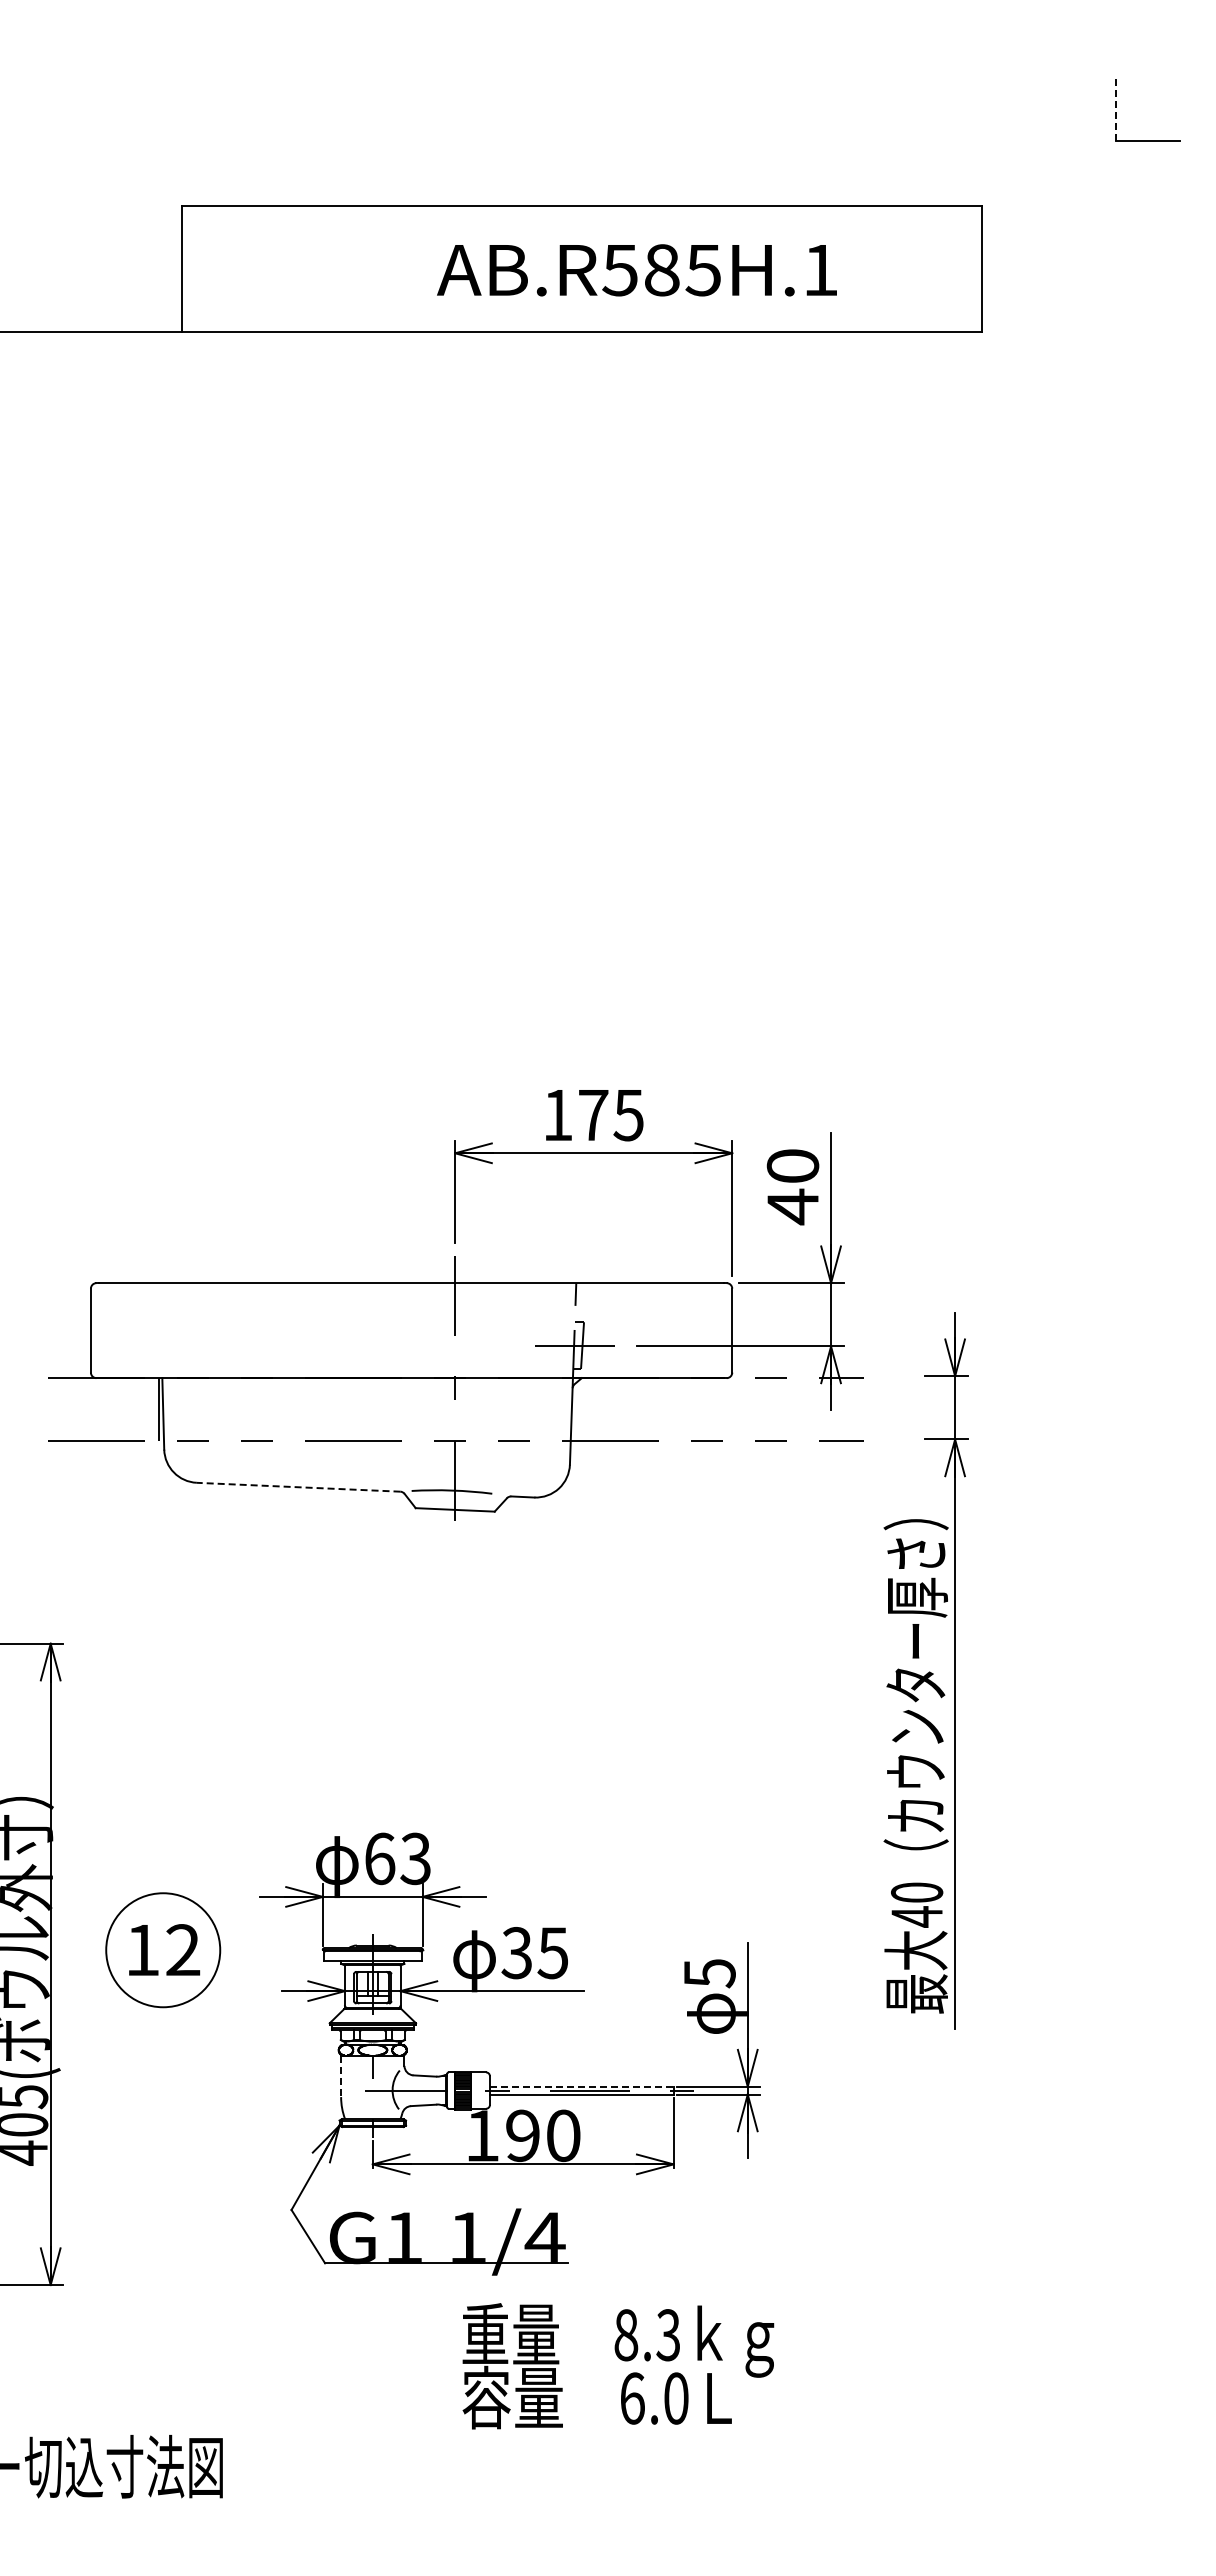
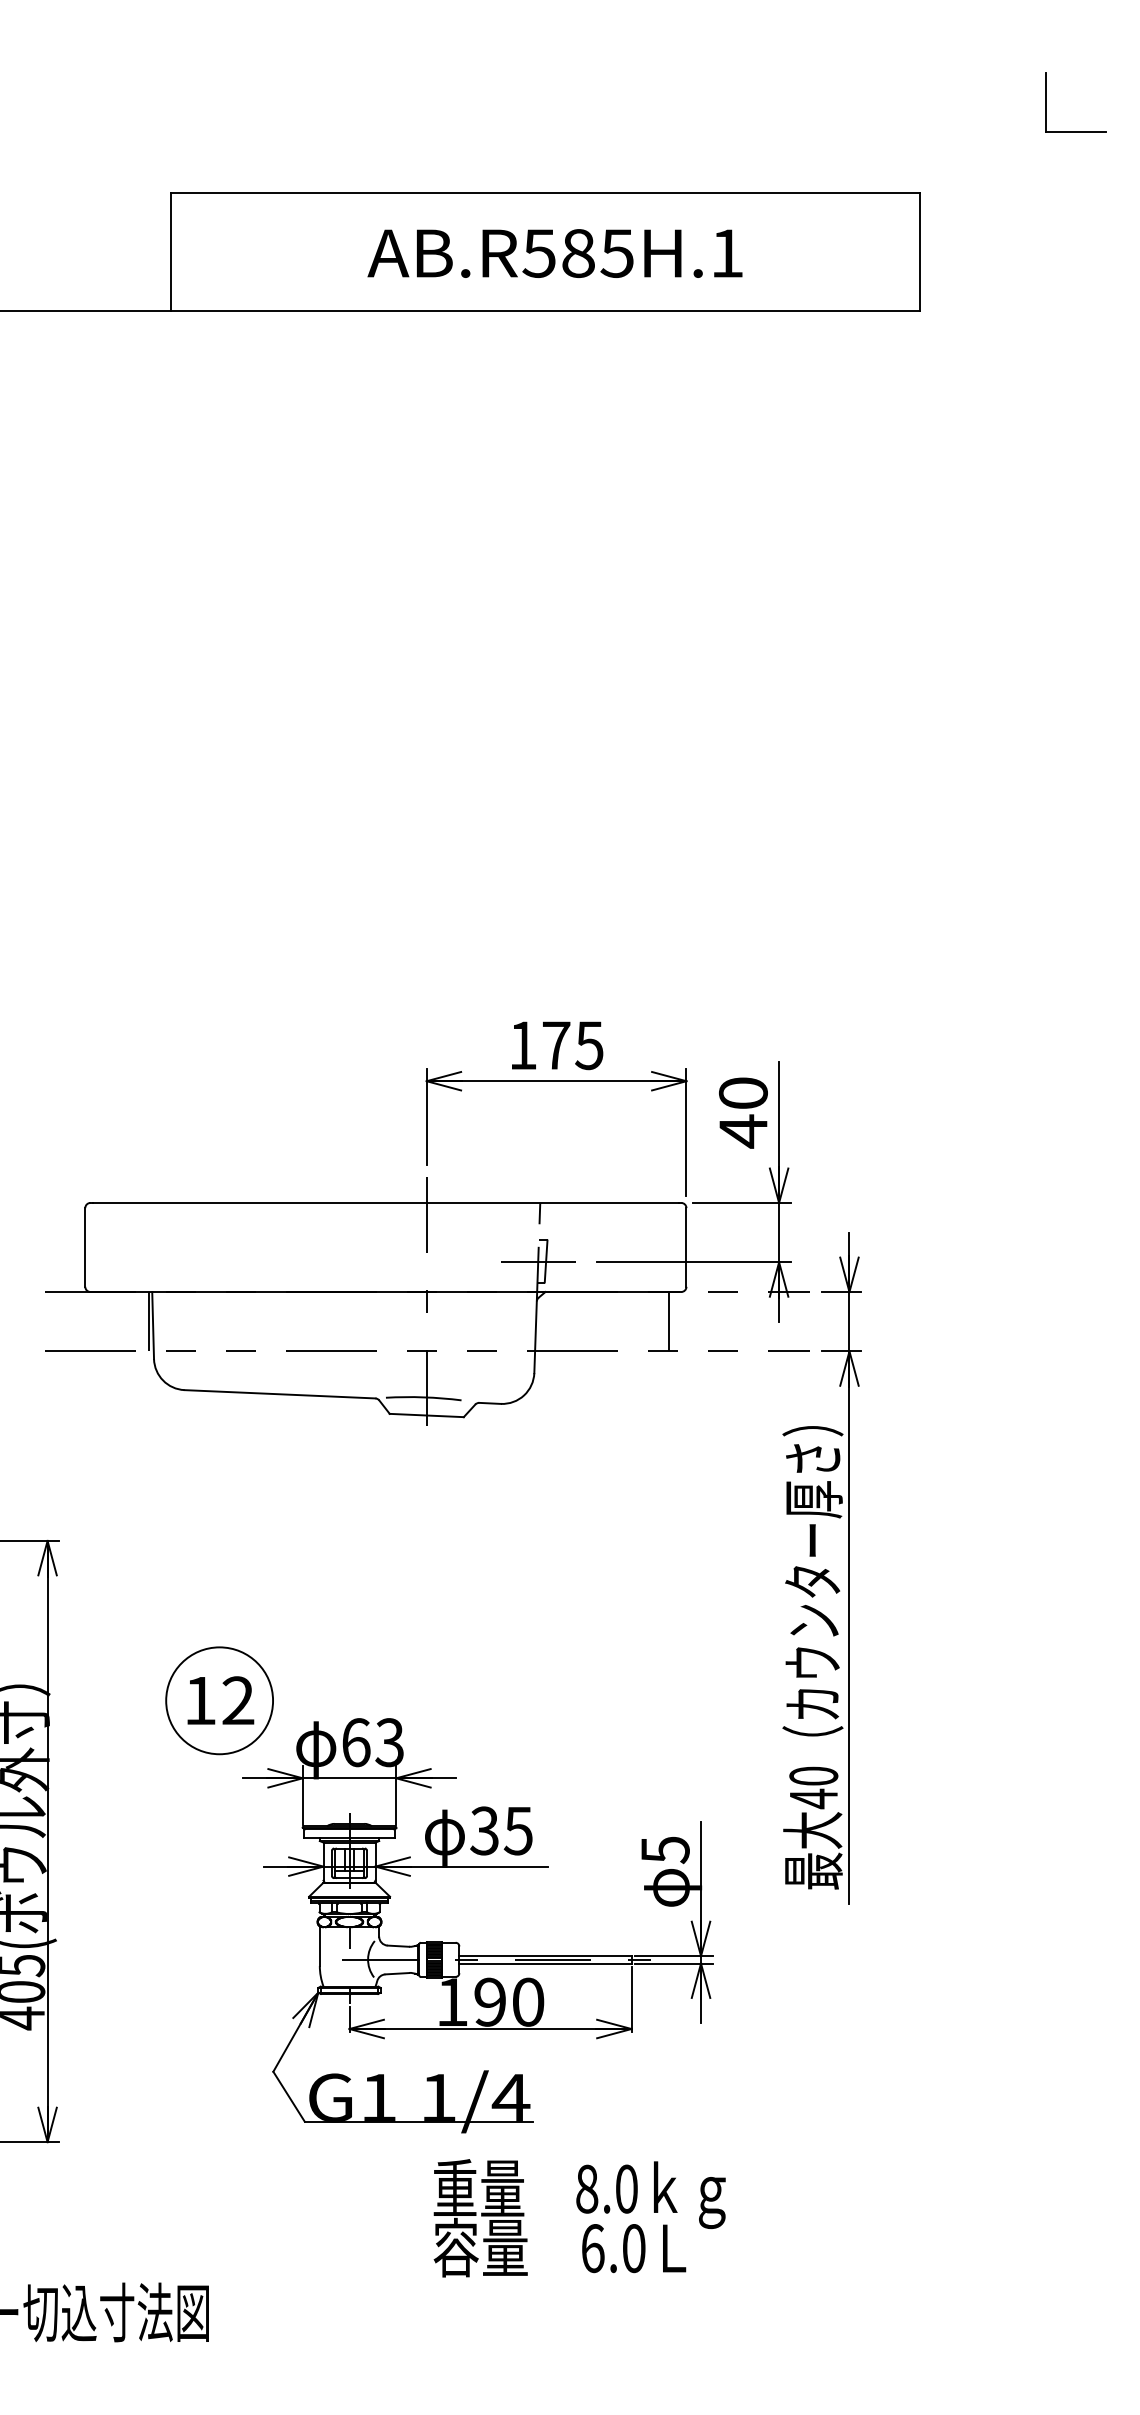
line: (1116, 108) -> (1046, 101), dashed -> solid
part: (636, 270) -> (554, 253), moved
line: (713, 1409) -> (668, 1321), added
line: (298, 1487) -> (279, 1394), dashed -> solid
part: (925, 1670) -> (821, 1567), moved
part: (163, 1950) -> (219, 1701), moved
line: (341, 2076) -> (320, 1946), dashed -> solid
line: (581, 2086) -> (545, 1956), dashed -> solid
text: (668, 2335) -> (626, 2189), 8.3 -> 8.0

